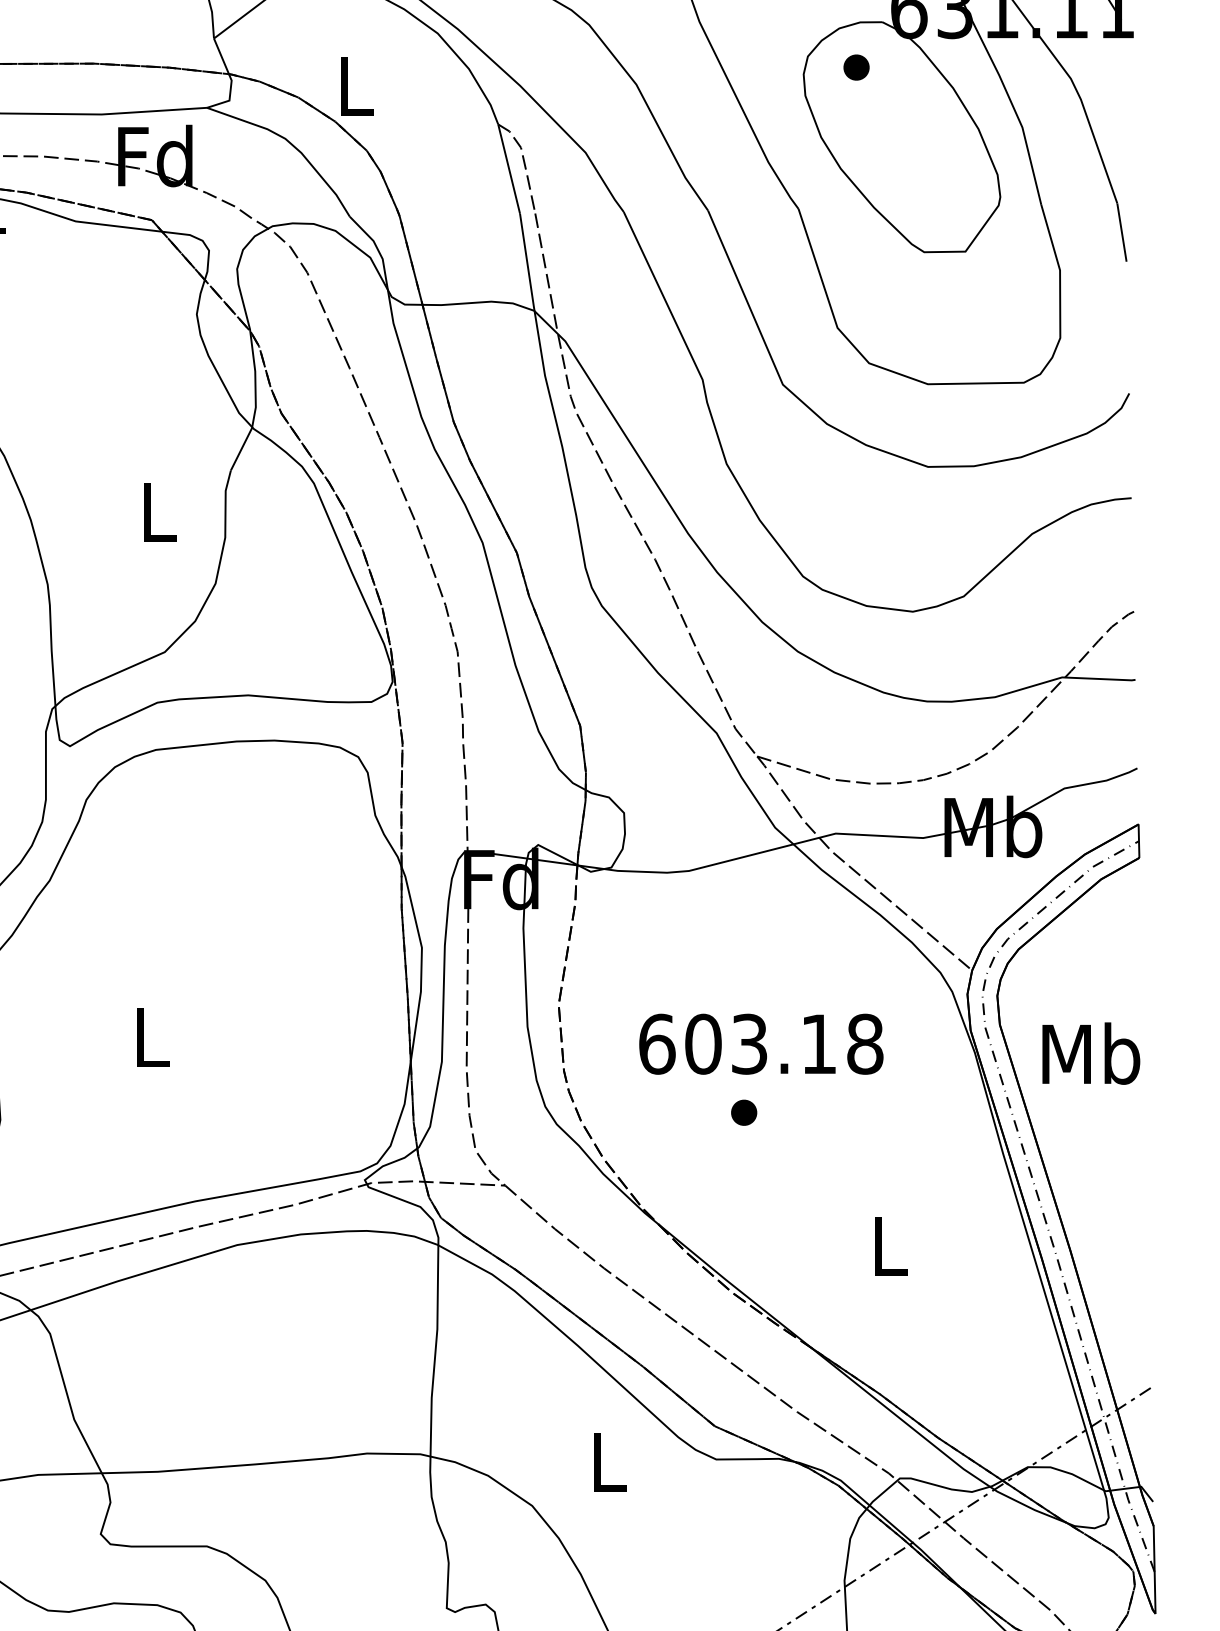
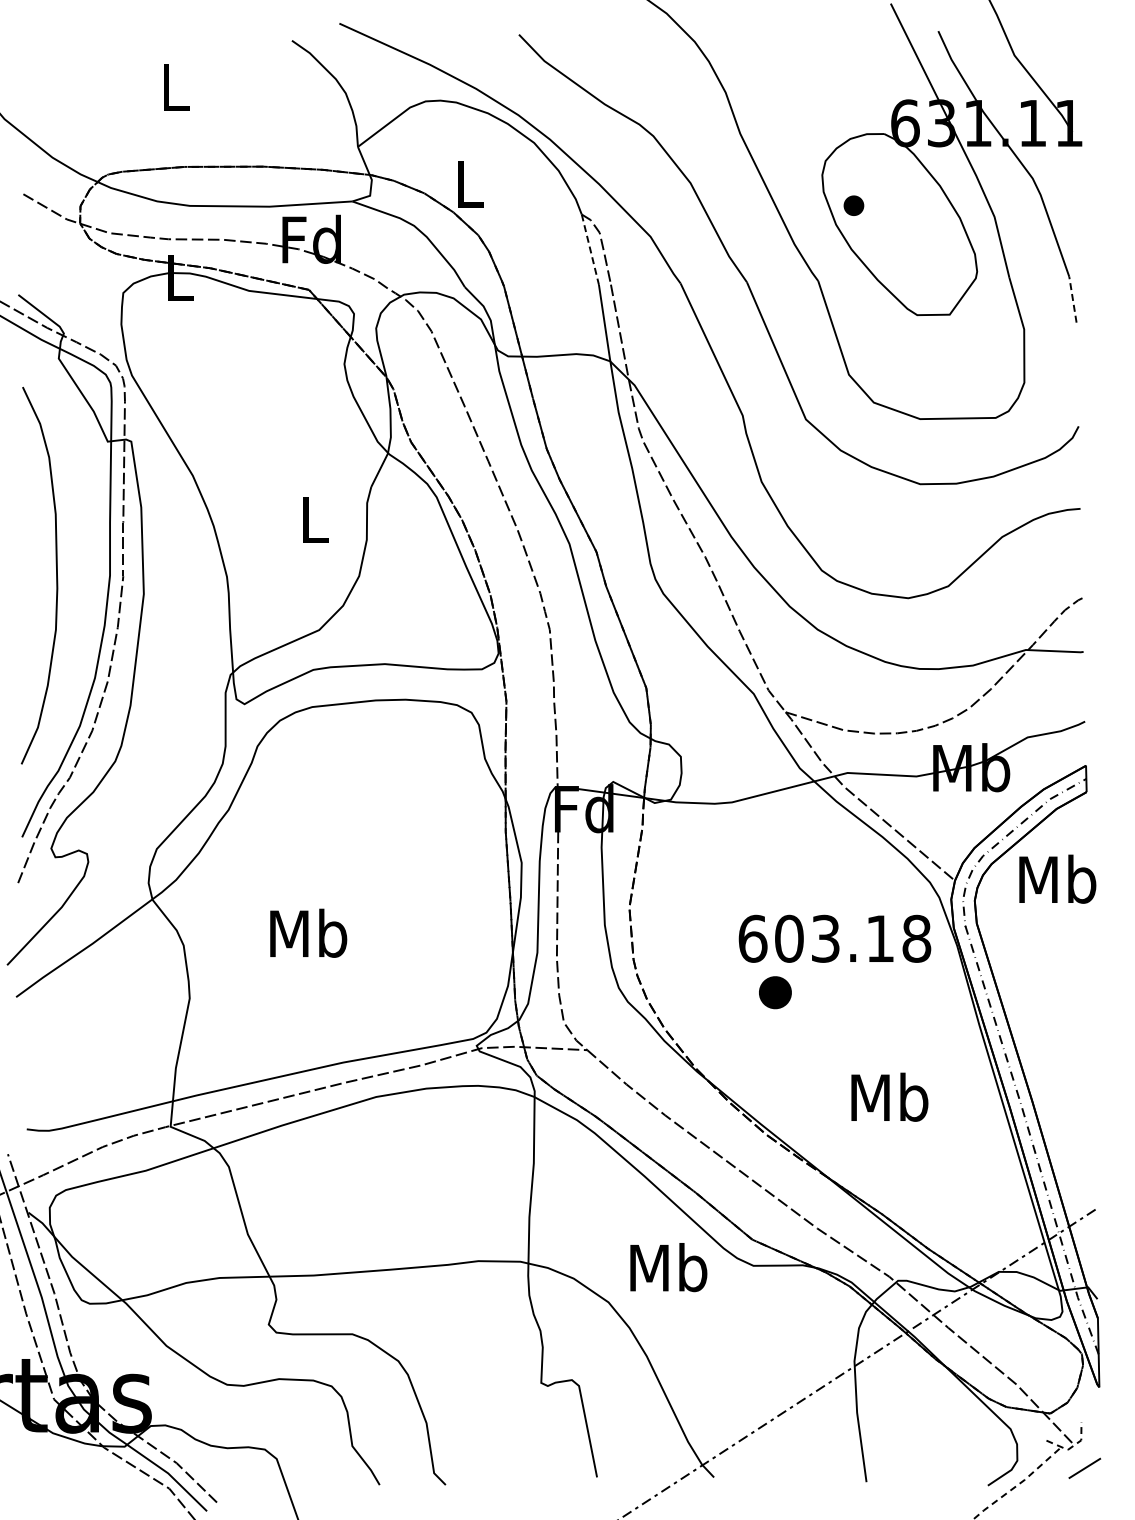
part: (855, 67) -> (853, 205), moved
line: (509, 170) -> (590, 250), solid -> dashed
line: (1121, 232) -> (1072, 299), solid -> dashed
text: (151, 1036) -> (308, 932), L -> Mb
text: (760, 1043) -> (834, 938), moved
text: (1090, 1052) -> (1057, 878), moved
part: (744, 1112) -> (775, 992), size x1.6
text: (889, 1244) -> (889, 1096), L -> Mb
text: (608, 1461) -> (668, 1267), L -> Mb

